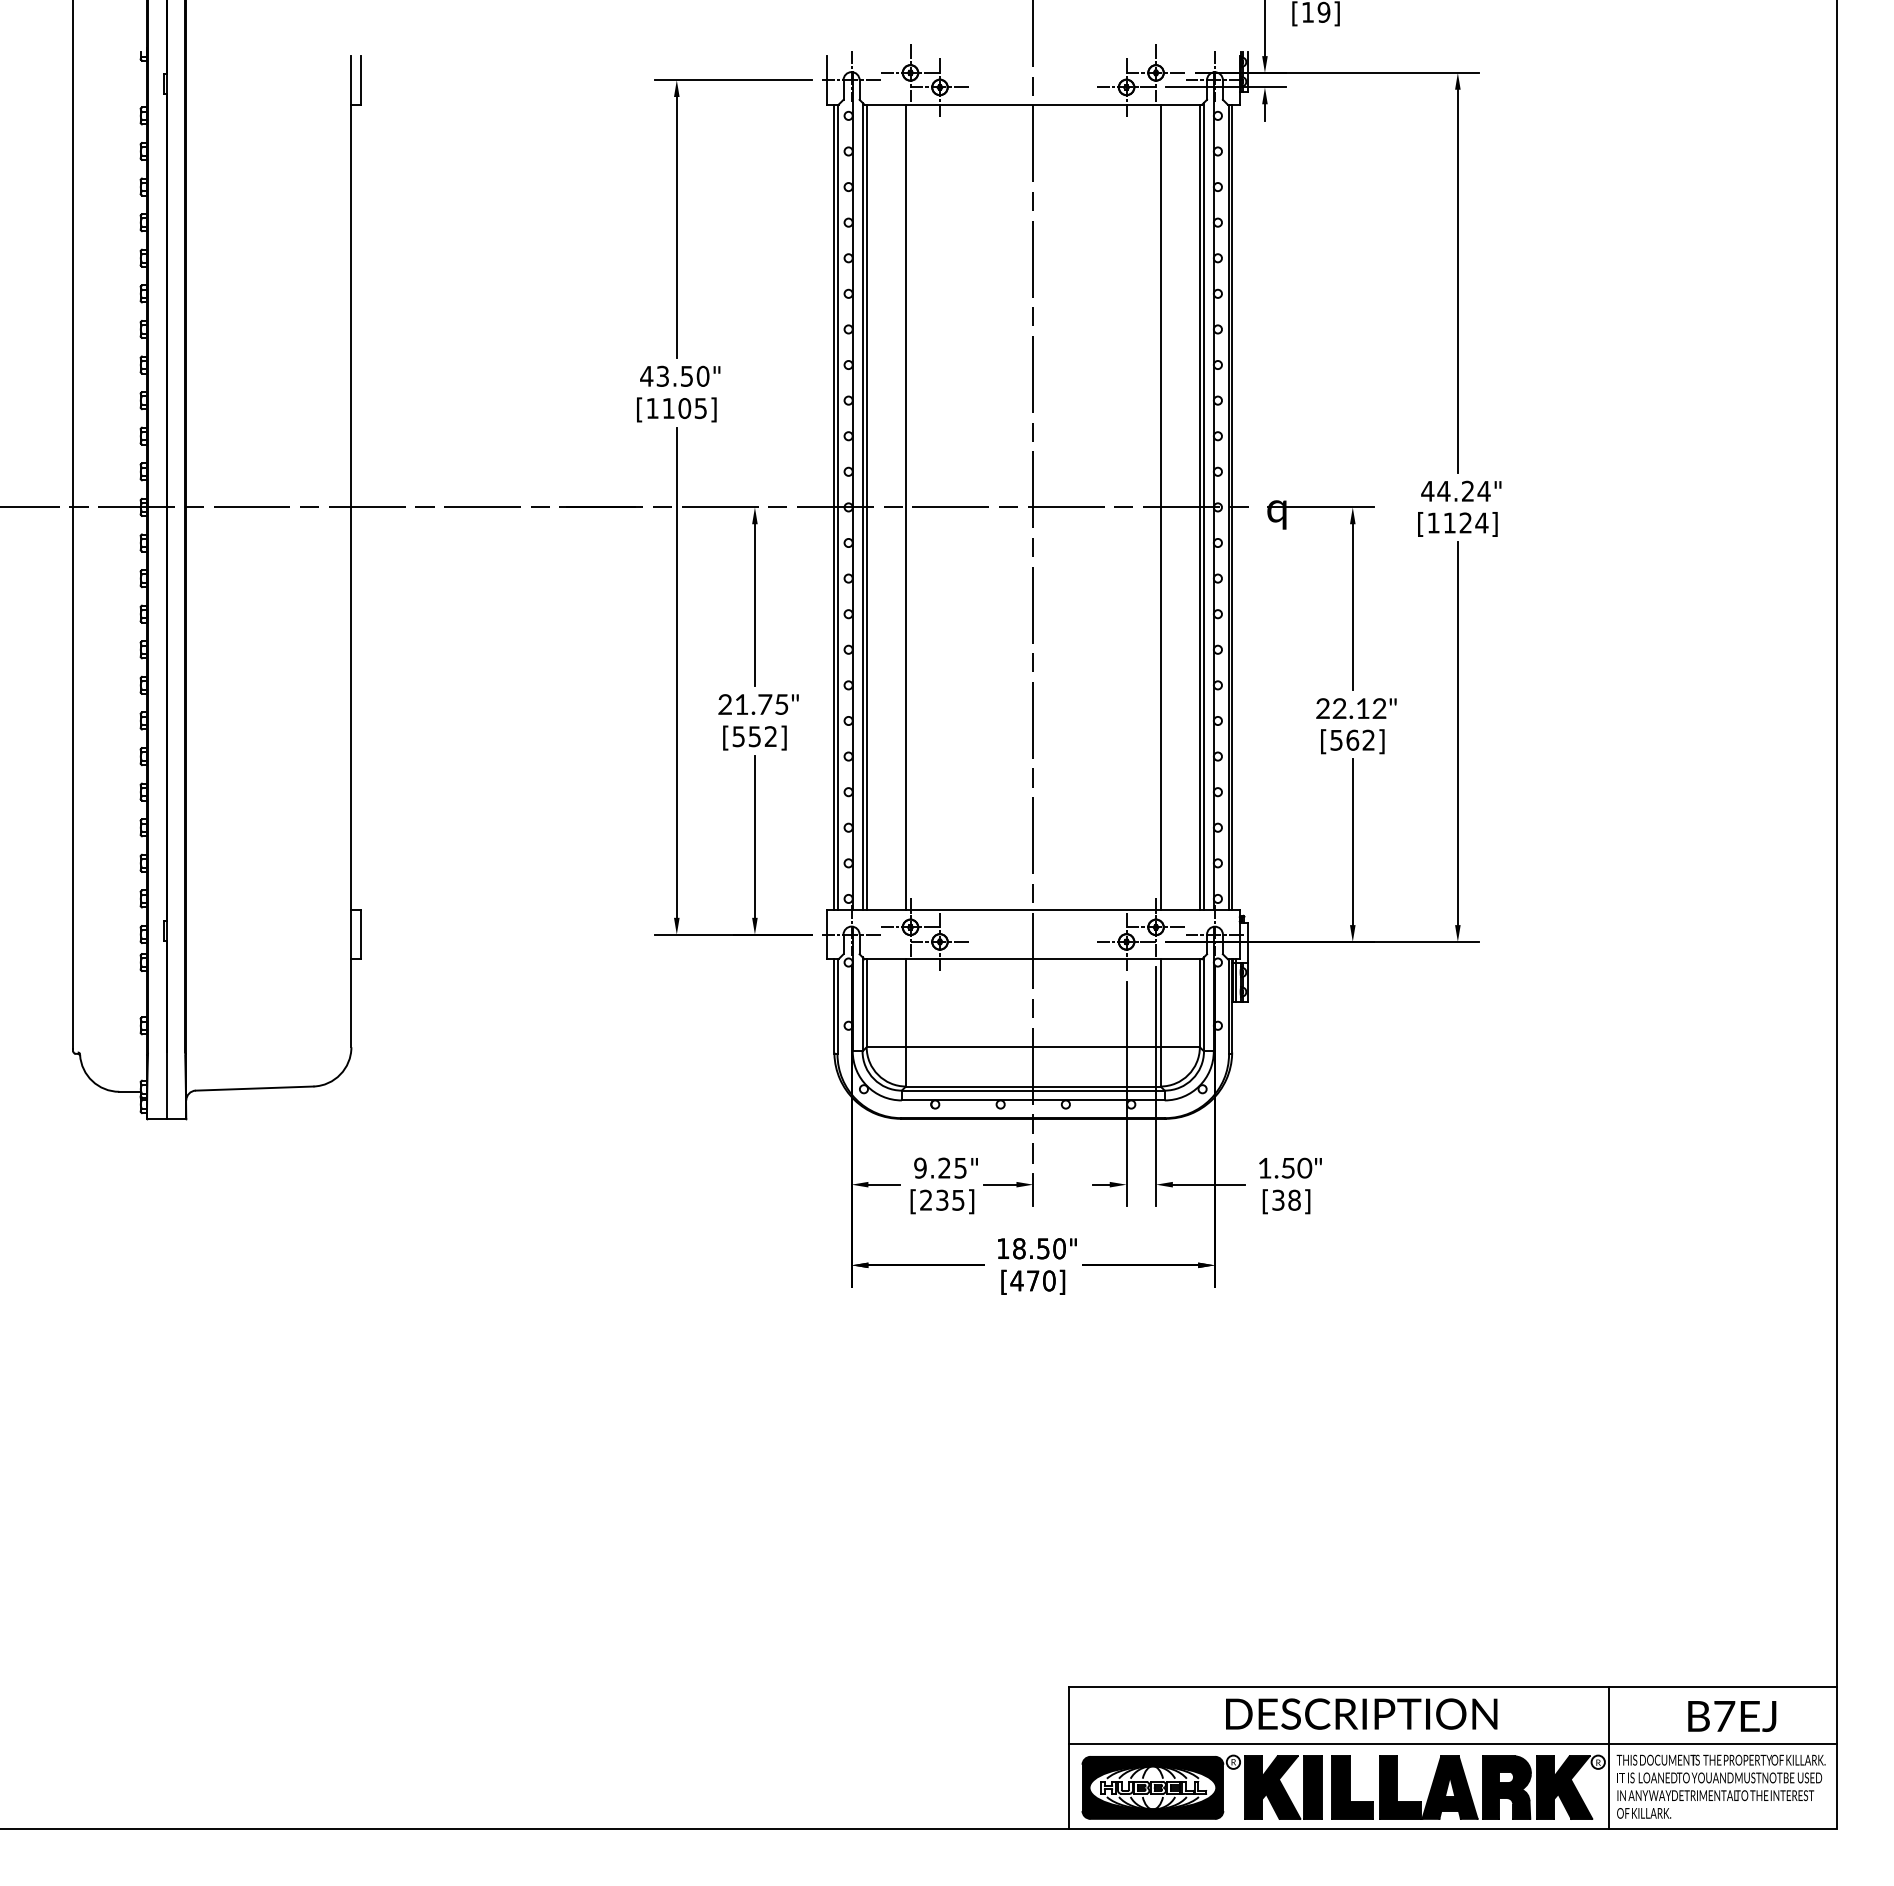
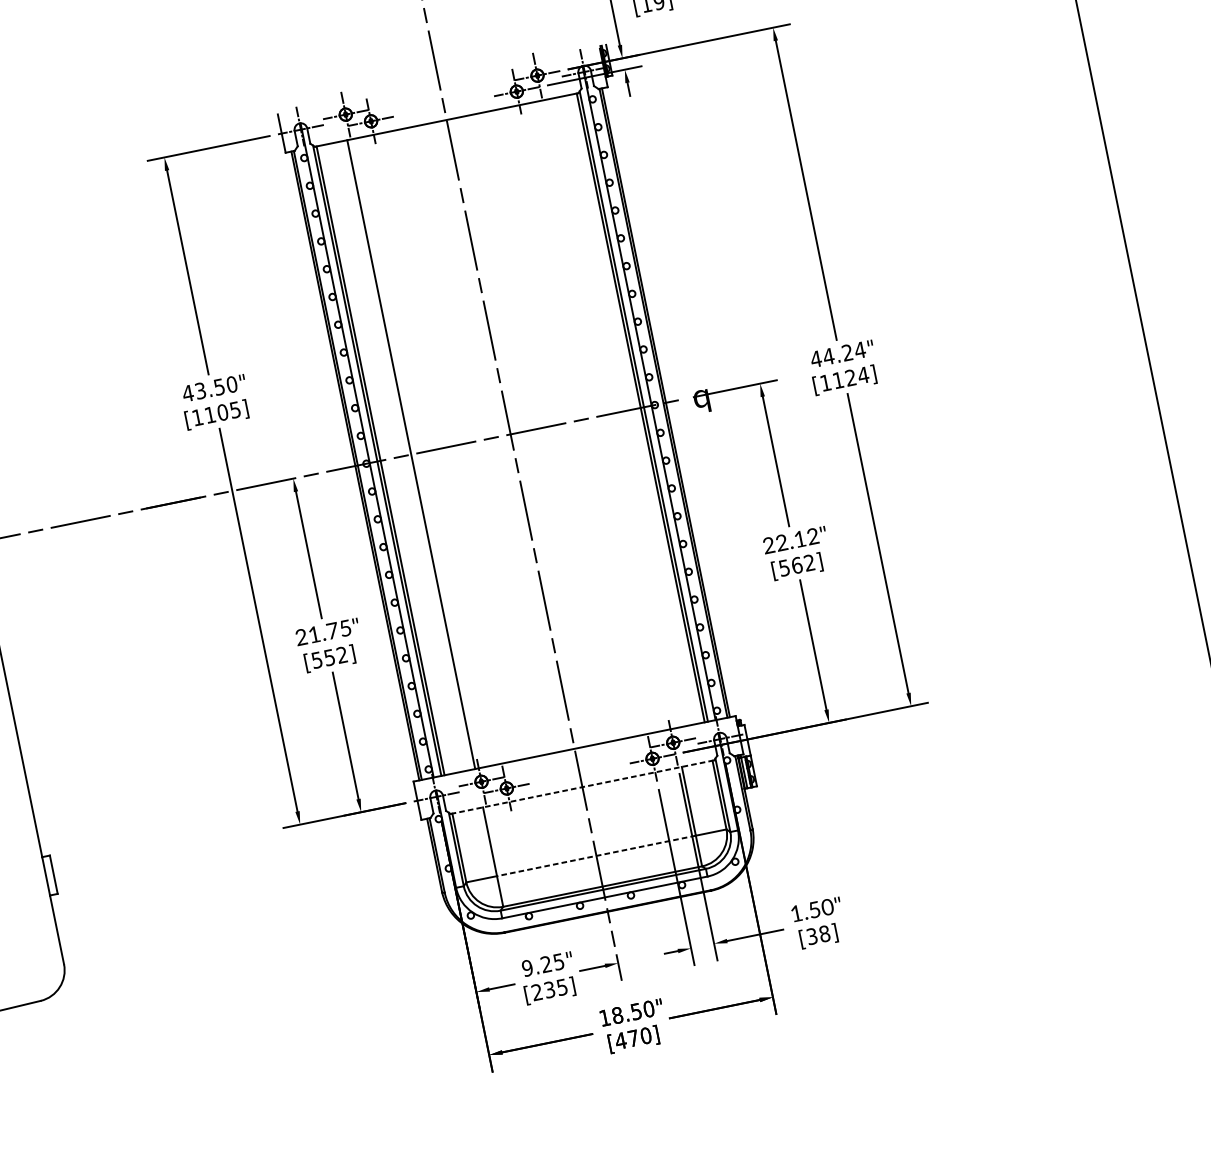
line: (1160, 507) -> (610, 414), removed
line: (1033, 959) -> (582, 787), solid -> dashed
line: (1032, 1047) -> (595, 856), solid -> dashed

